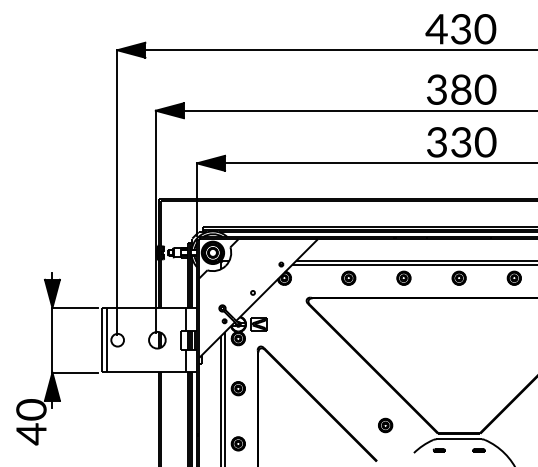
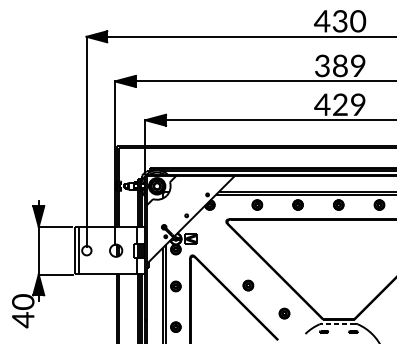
text: (485, 90) -> (358, 66), 380 -> 389
text: (460, 142) -> (339, 104), 330 -> 429
part: (336, 387) -> (248, 285), added
line: (459, 439) -> (339, 323), solid -> dashed

